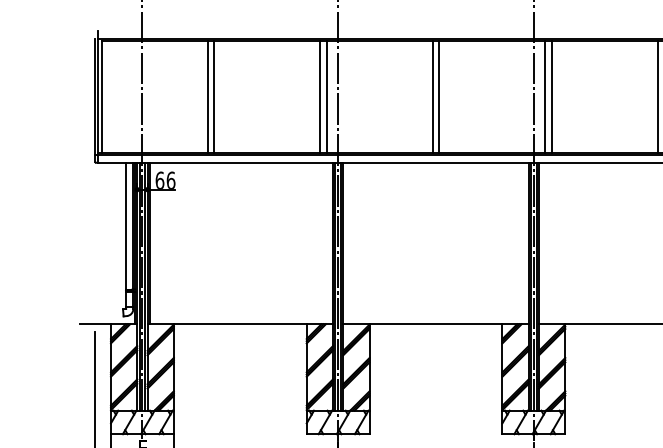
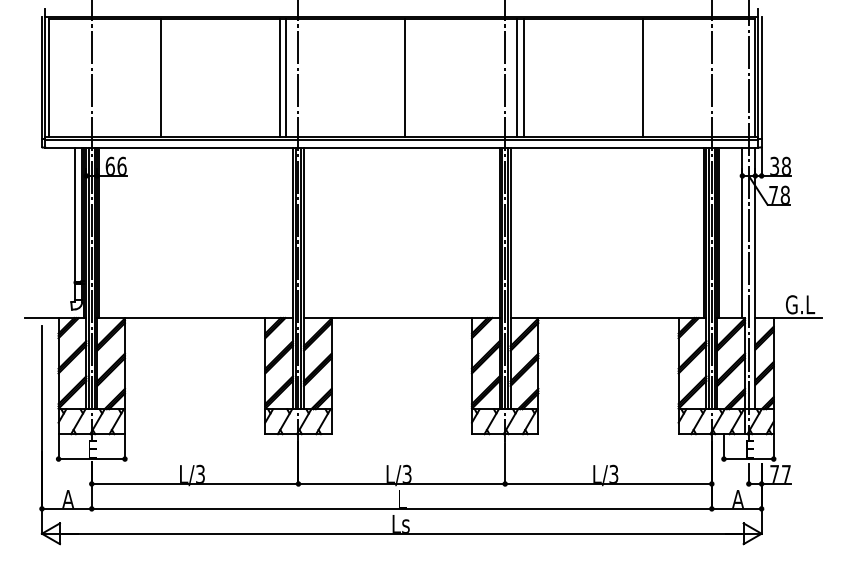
line: (214, 96) -> (167, 77), removed
line: (432, 96) -> (398, 77), removed
line: (658, 96) -> (636, 77), removed

